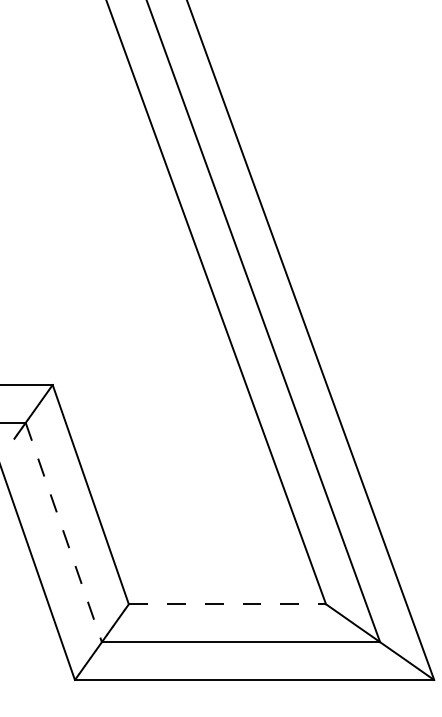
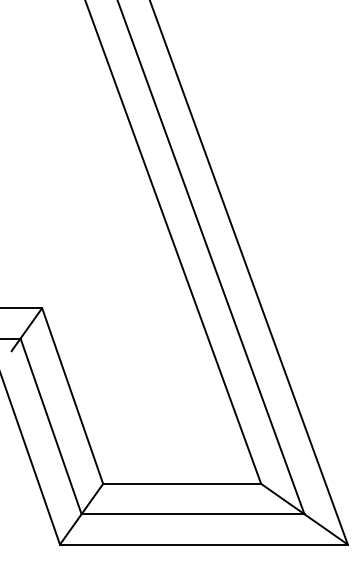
line: (64, 532) -> (51, 426), dashed -> solid
line: (227, 603) -> (182, 483), dashed -> solid

